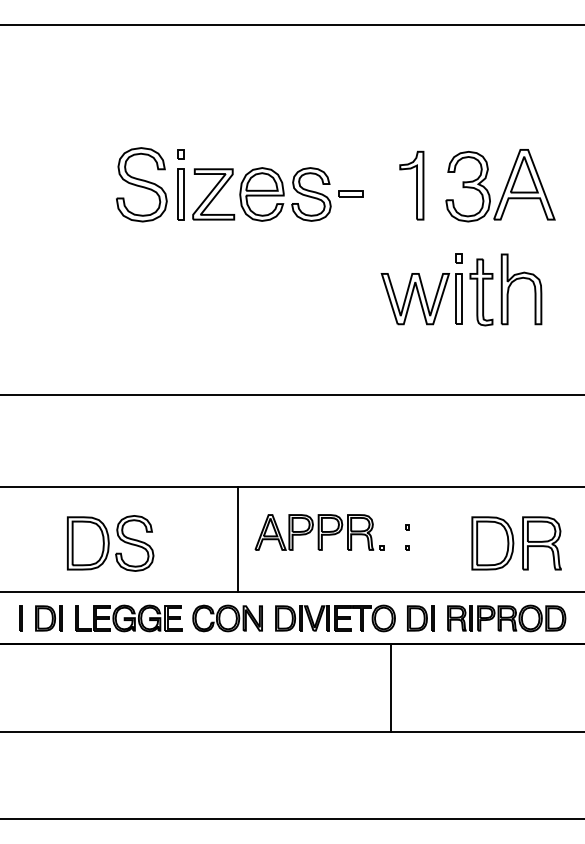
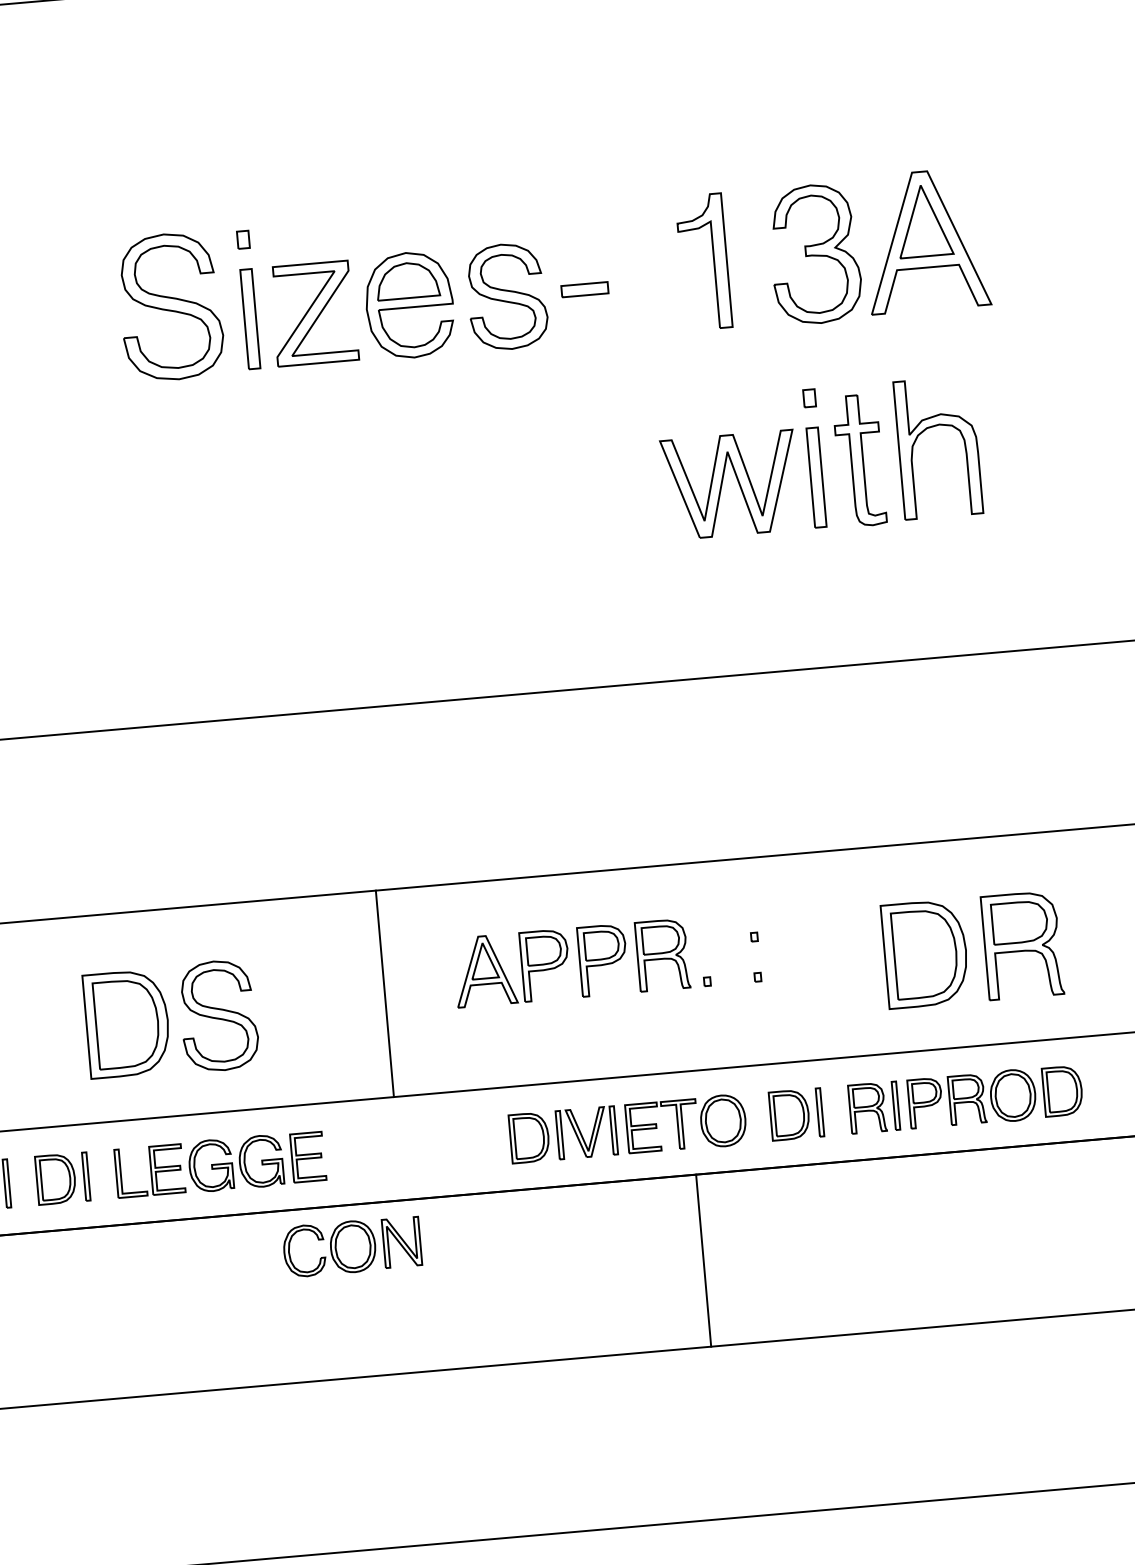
line: (238, 539) -> (385, 993), moved
part: (227, 618) -> (351, 1246), moved
line: (390, 687) -> (703, 1259), moved

